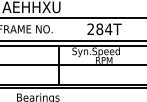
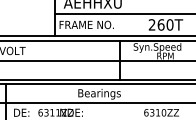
text: (104, 28) -> (165, 24), 284T -> 260T

